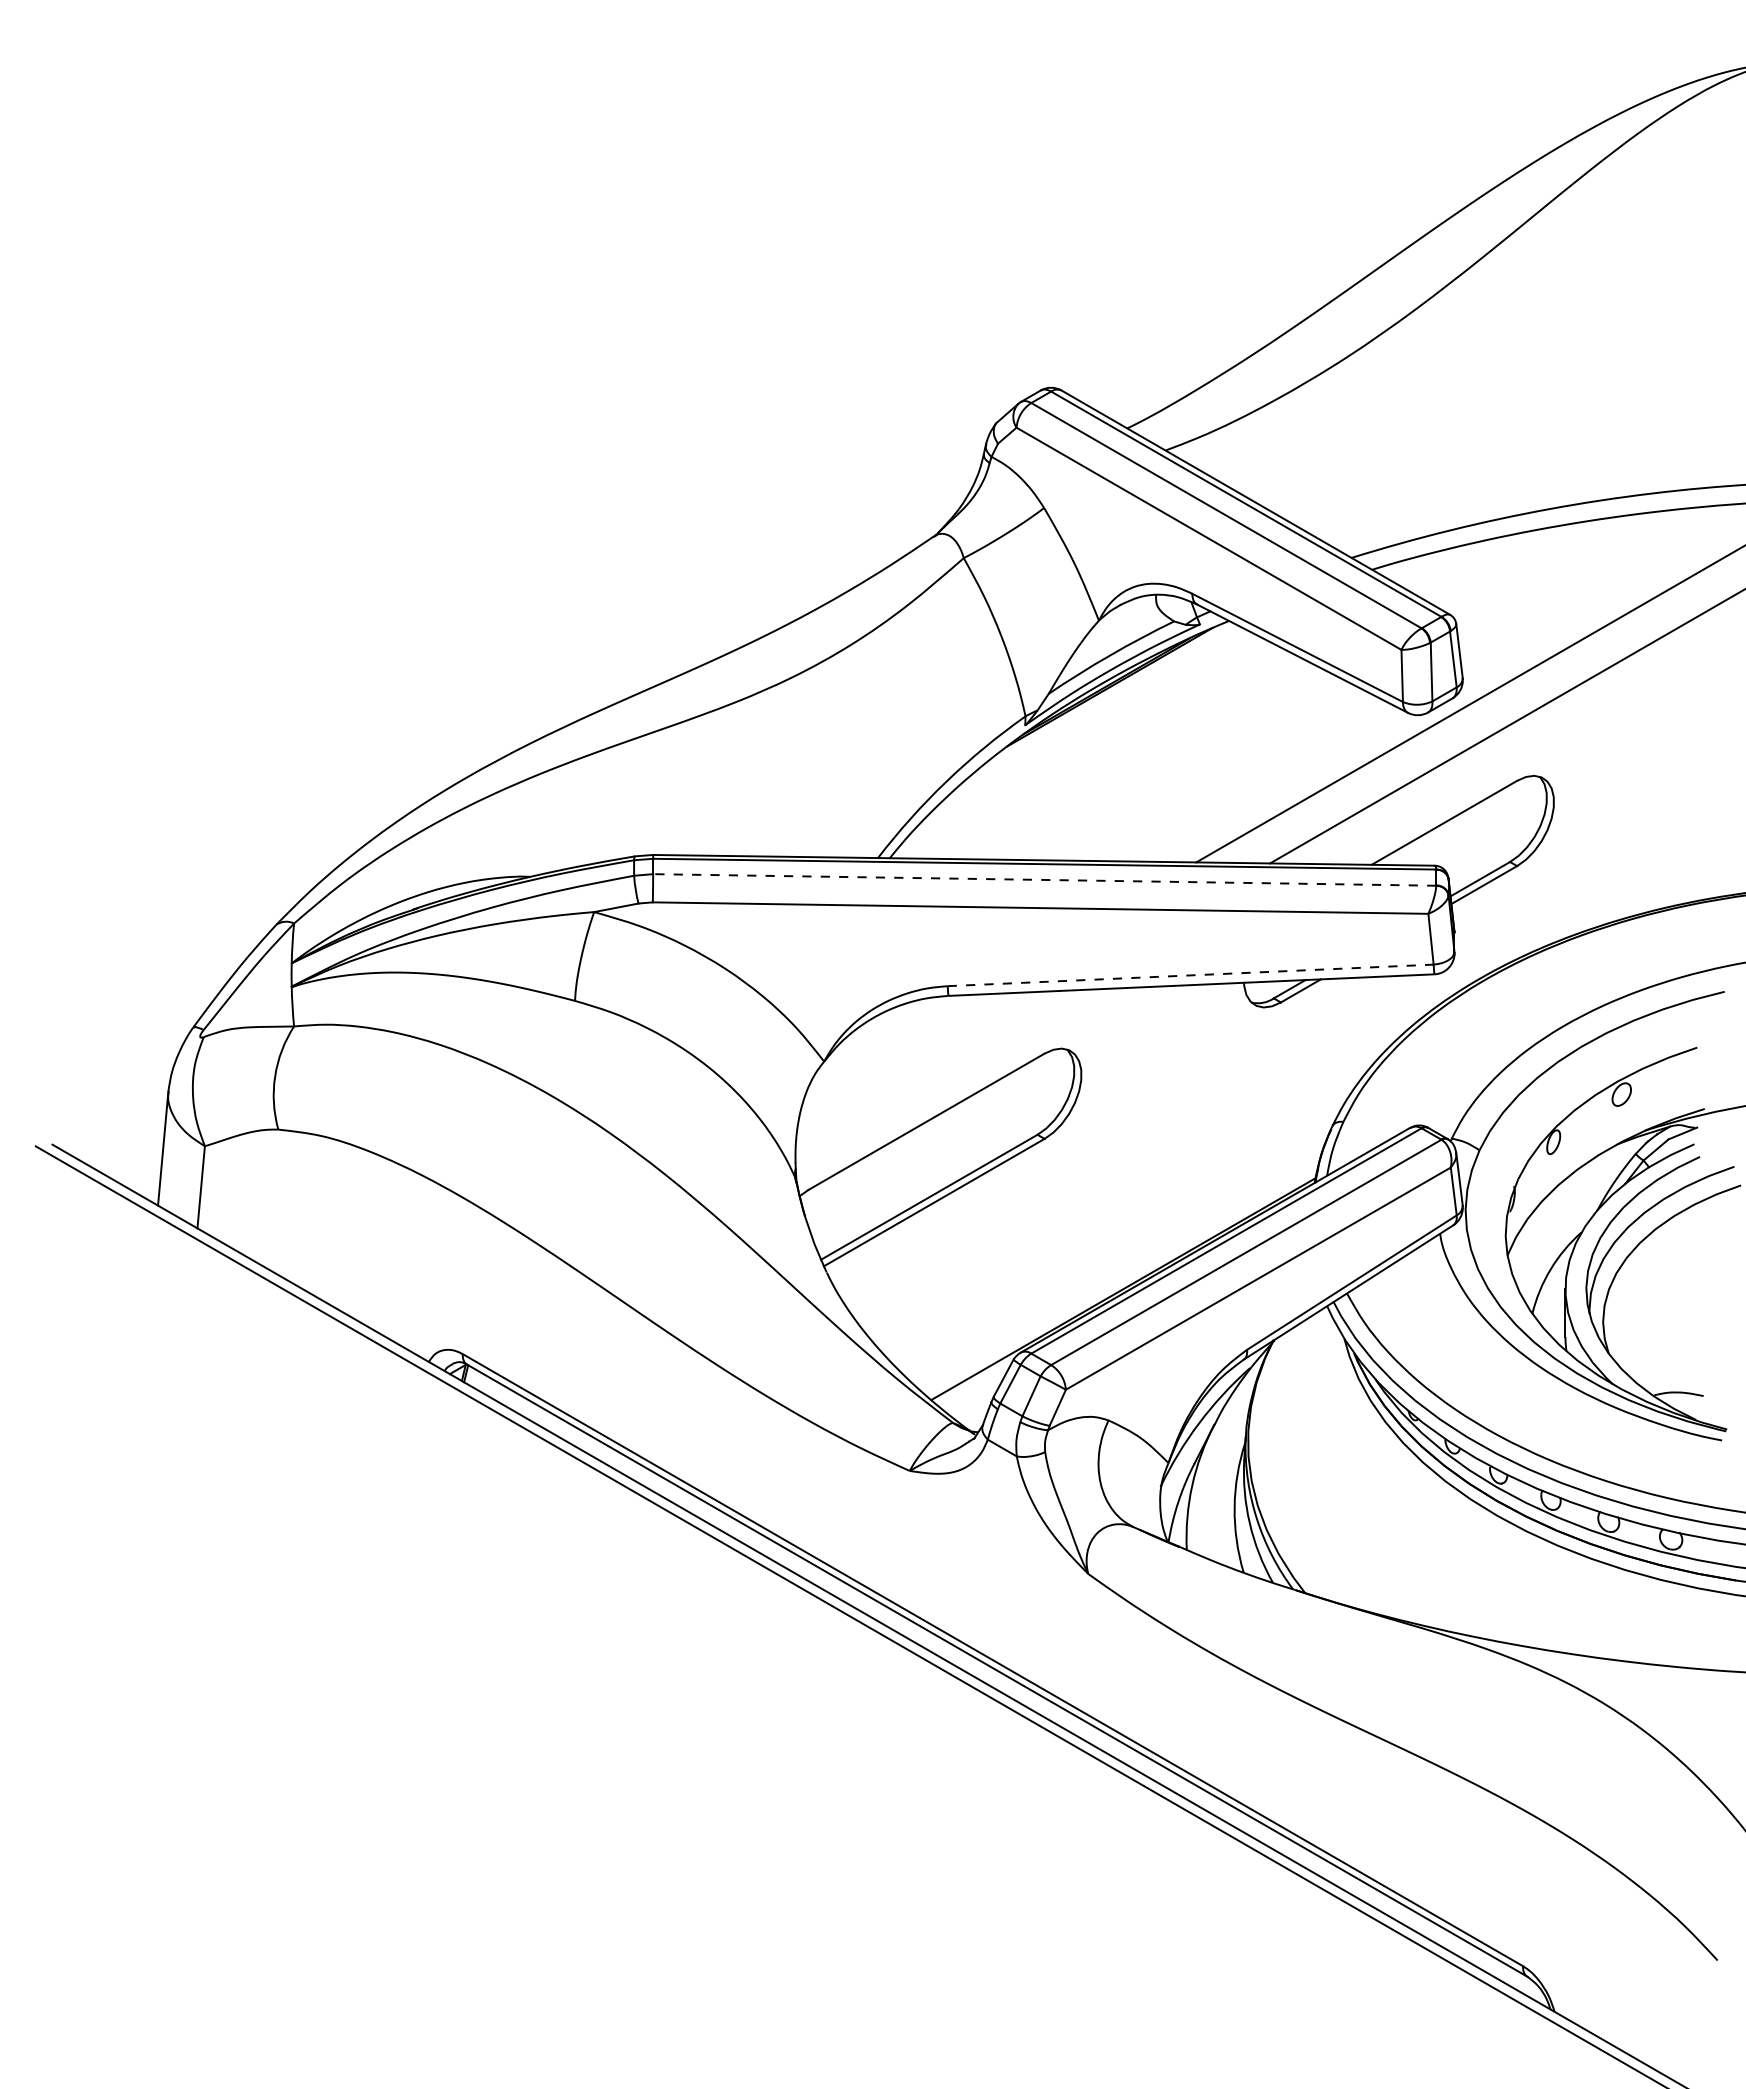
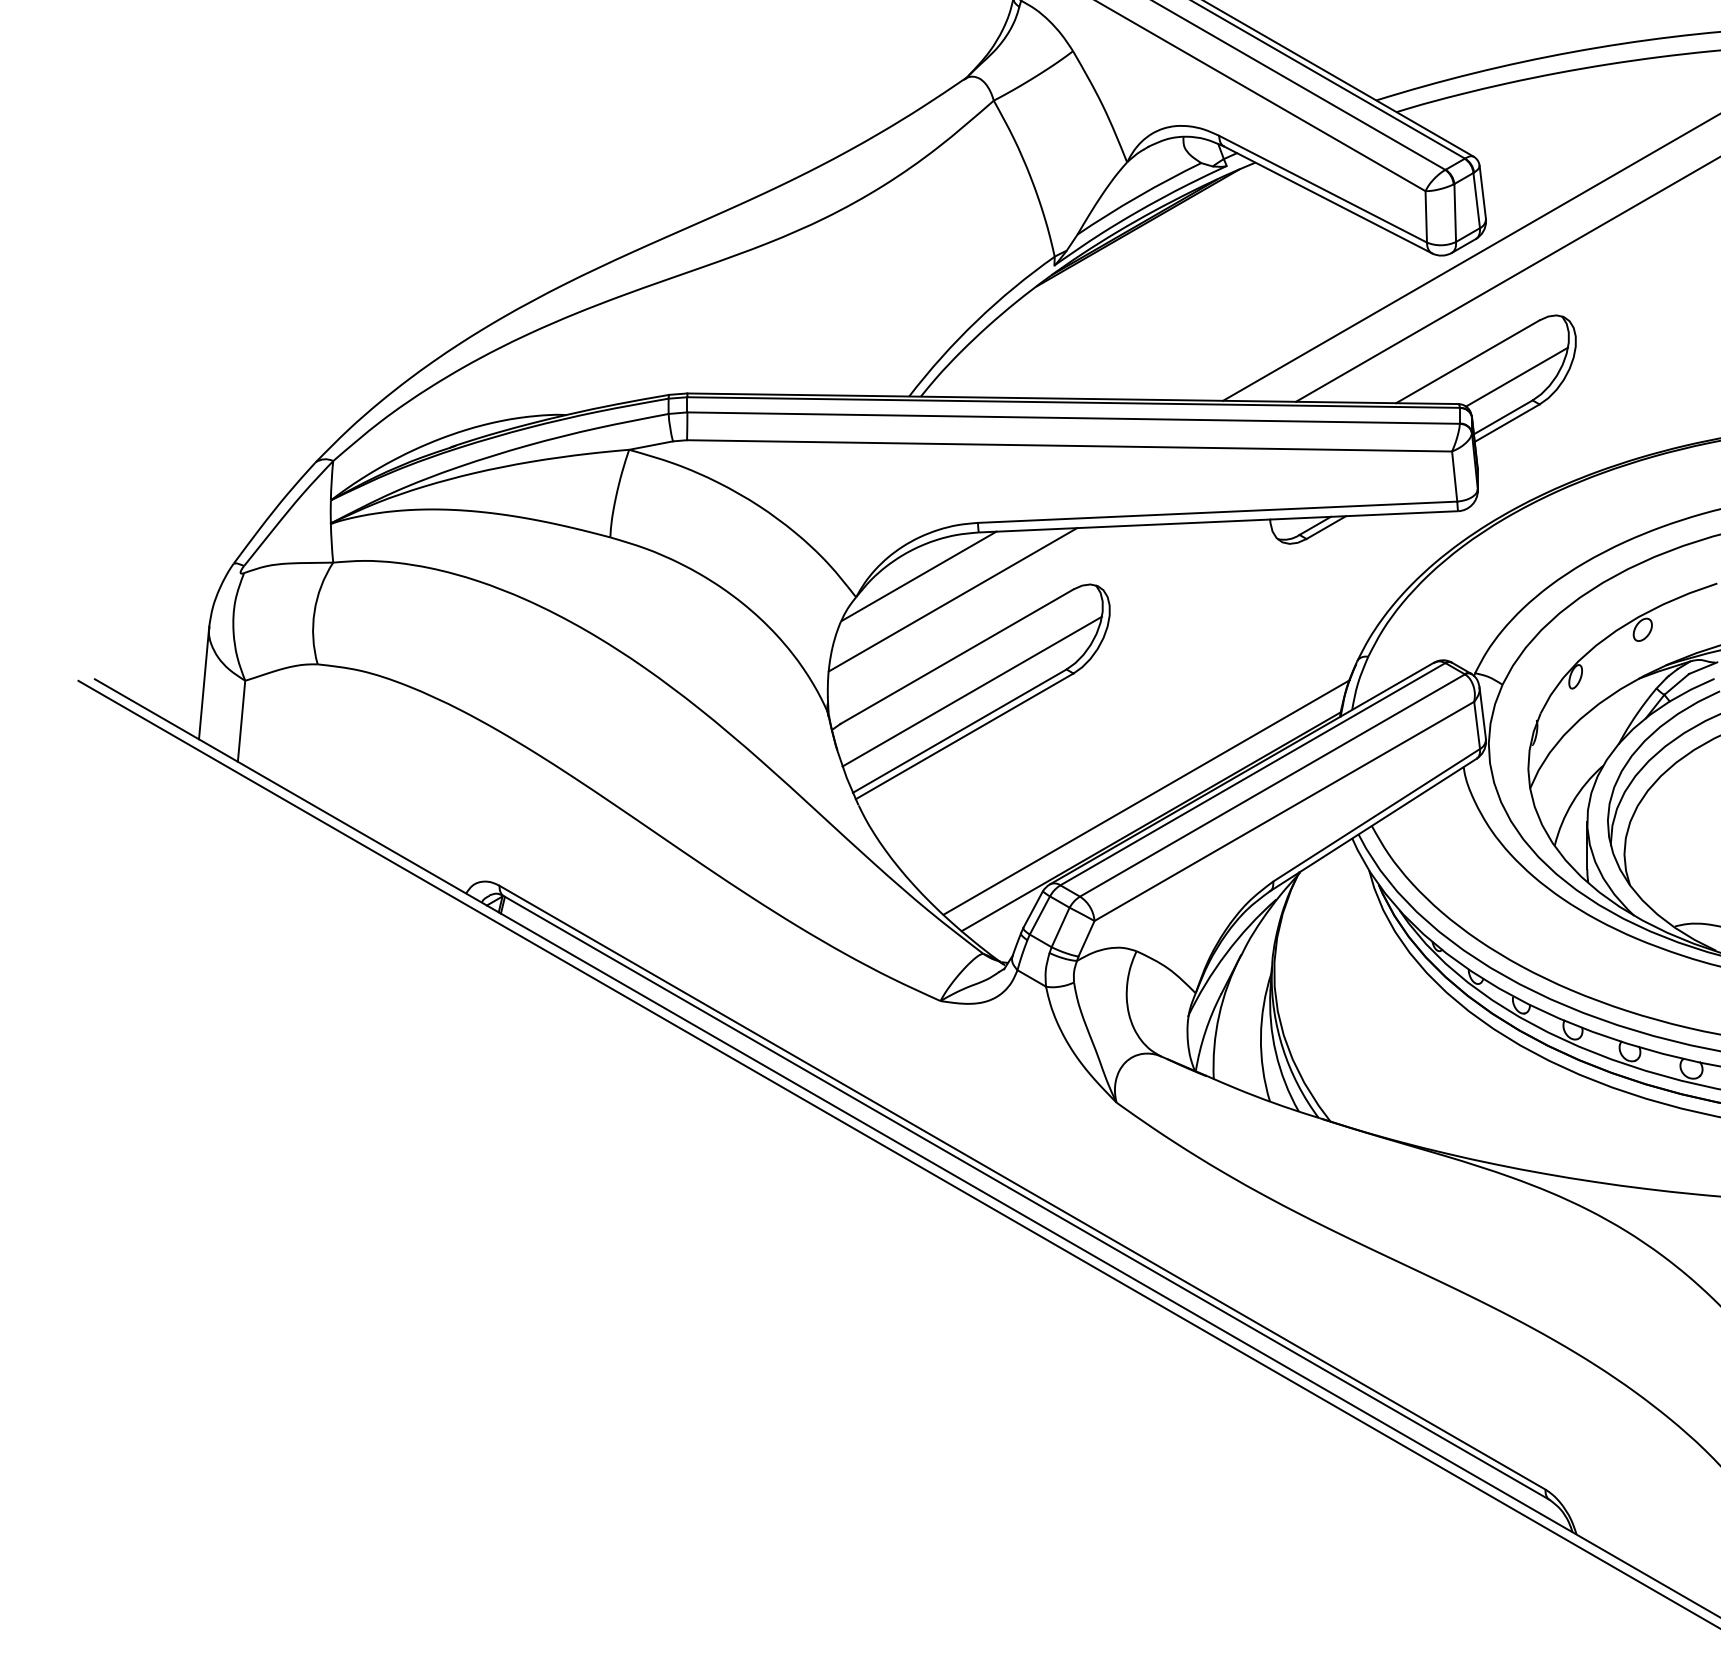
line: (1493, 838) -> (1516, 377), added
line: (1044, 879) -> (1073, 417), dashed -> solid
line: (1191, 975) -> (1218, 512), dashed -> solid
line: (888, 1040) -> (919, 576), added
line: (922, 1063) -> (953, 599), added
line: (941, 1157) -> (971, 691), added
line: (1118, 1264) -> (1146, 797), added

